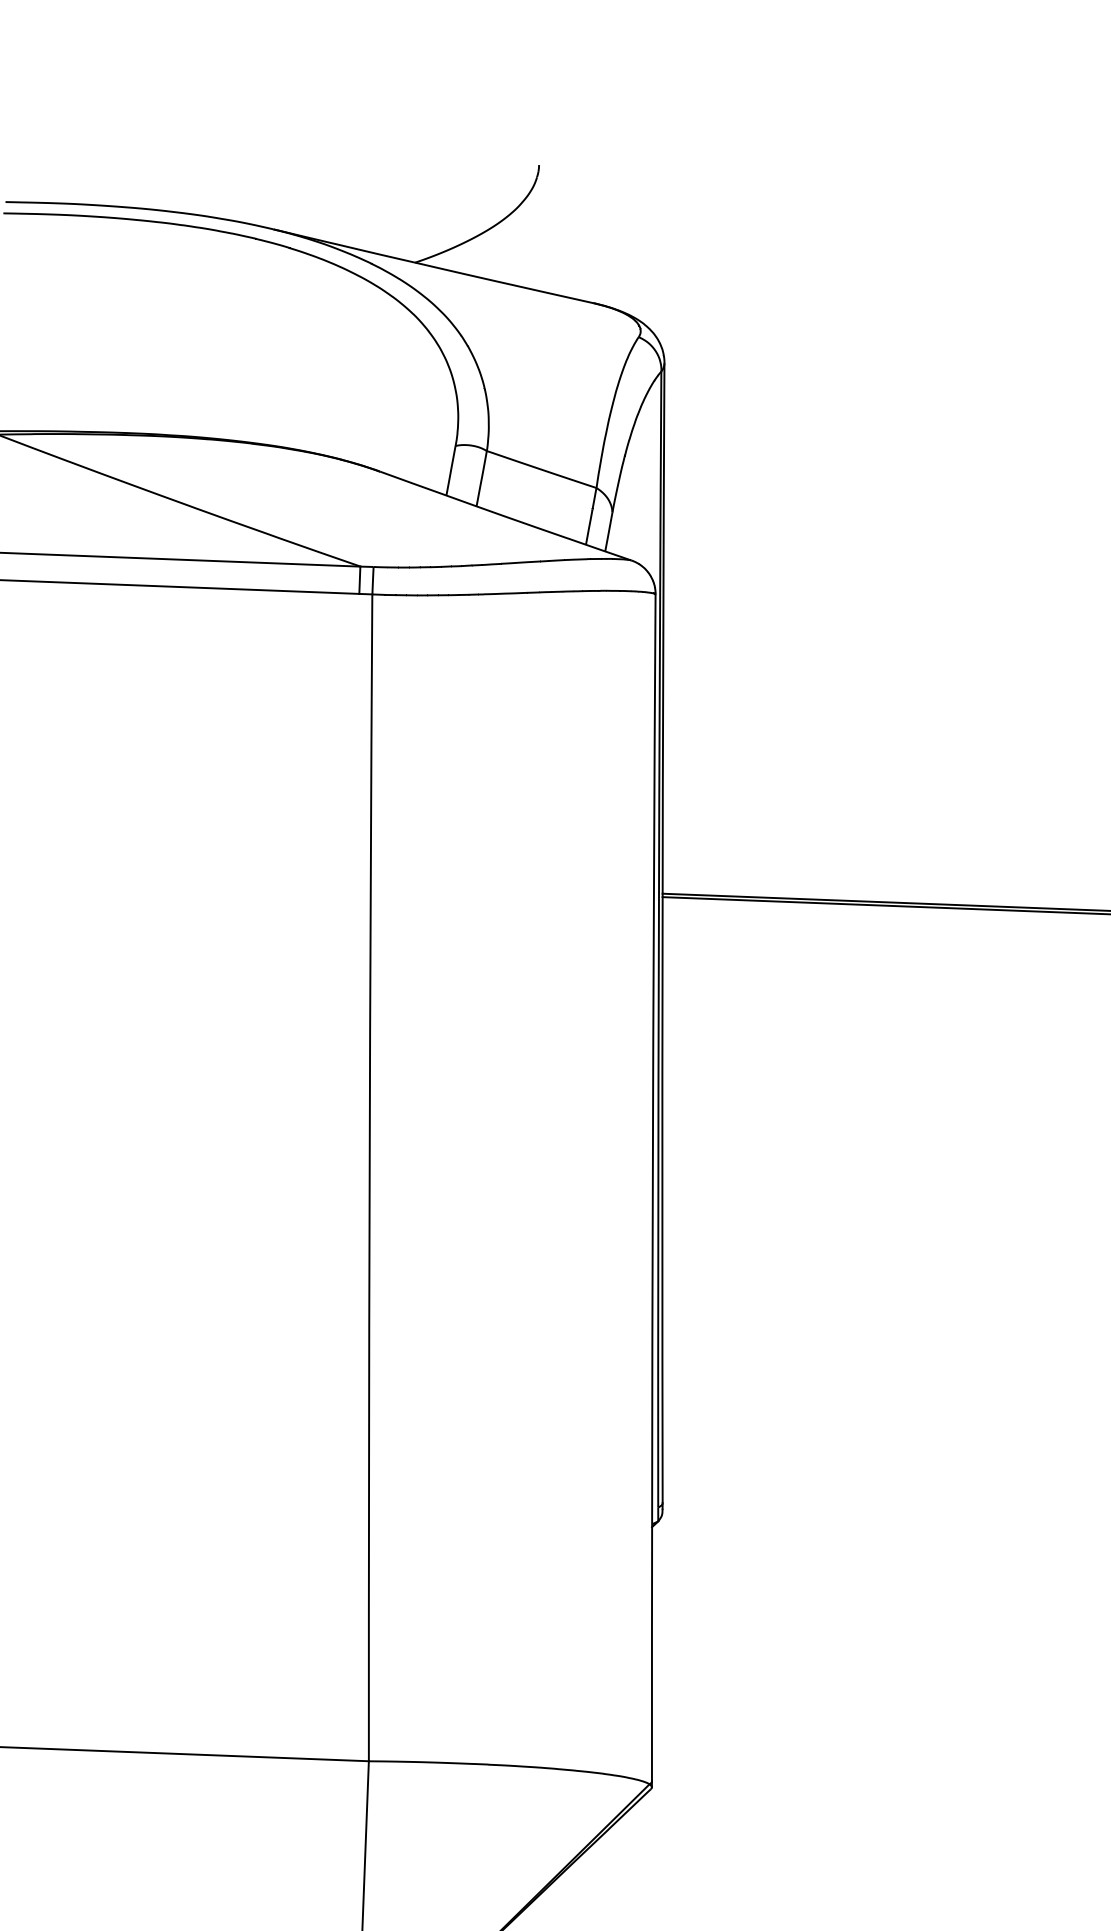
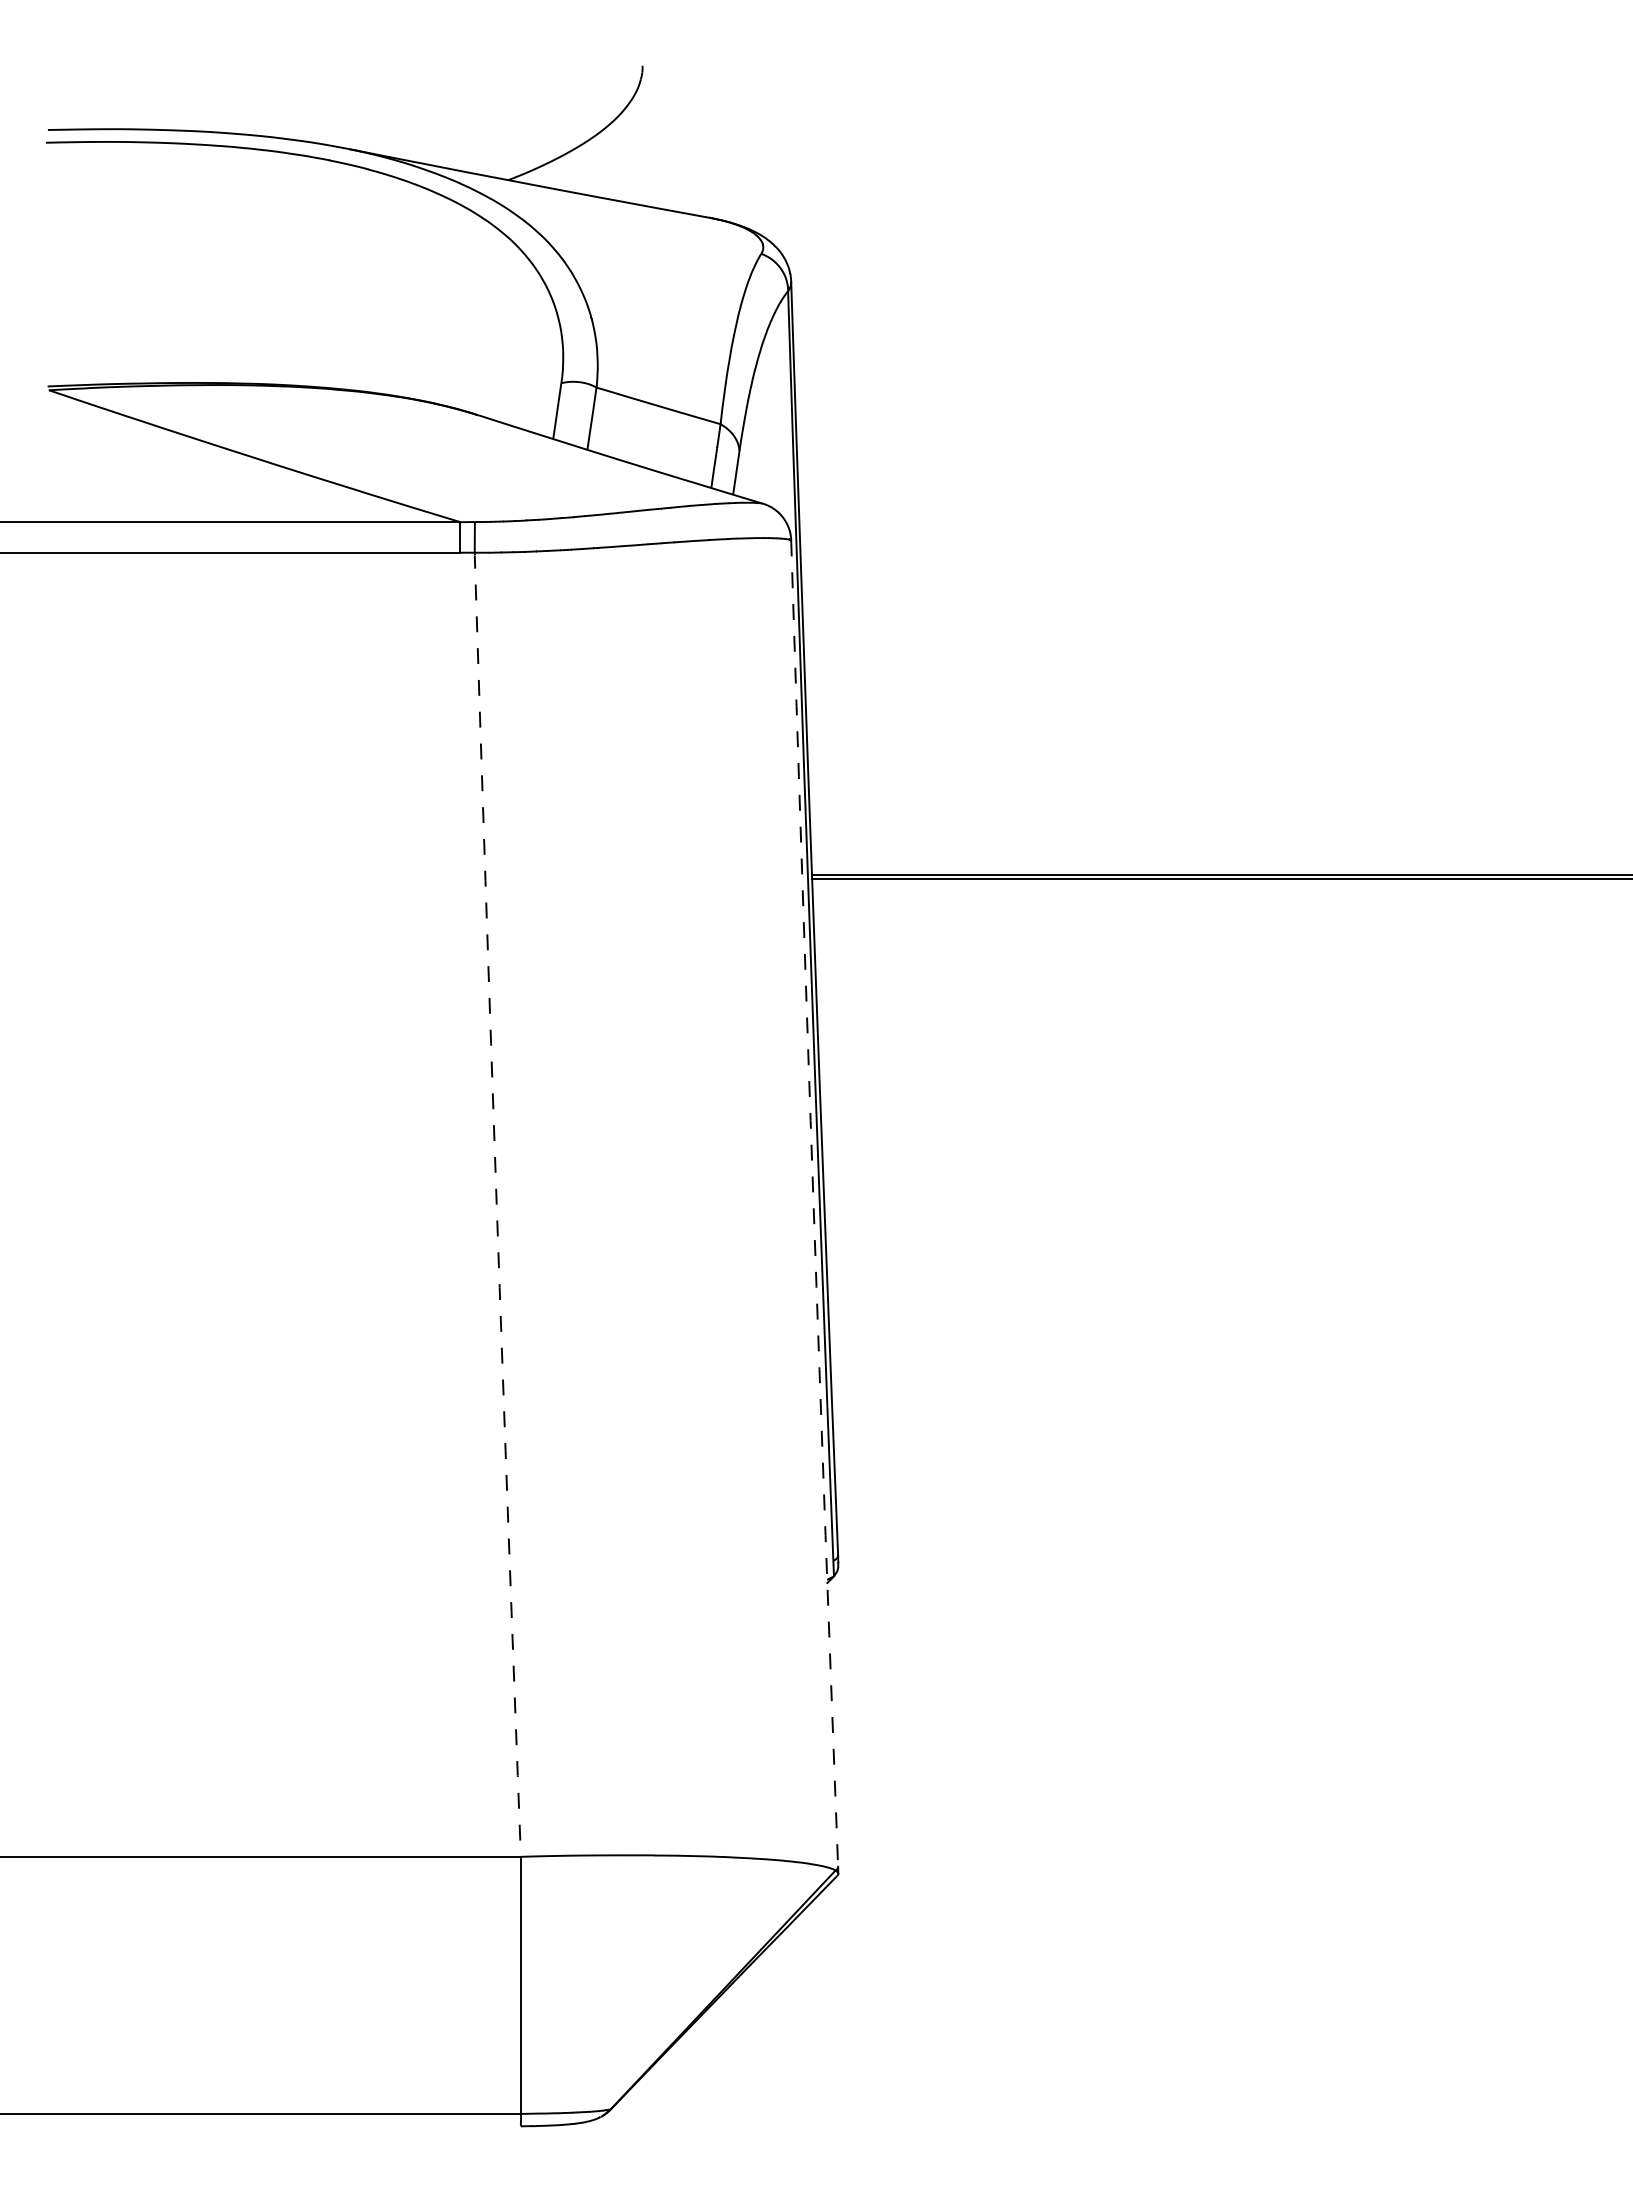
line: (369, 1178) -> (496, 1205), solid -> dashed
line: (652, 1187) -> (813, 1203), solid -> dashed

